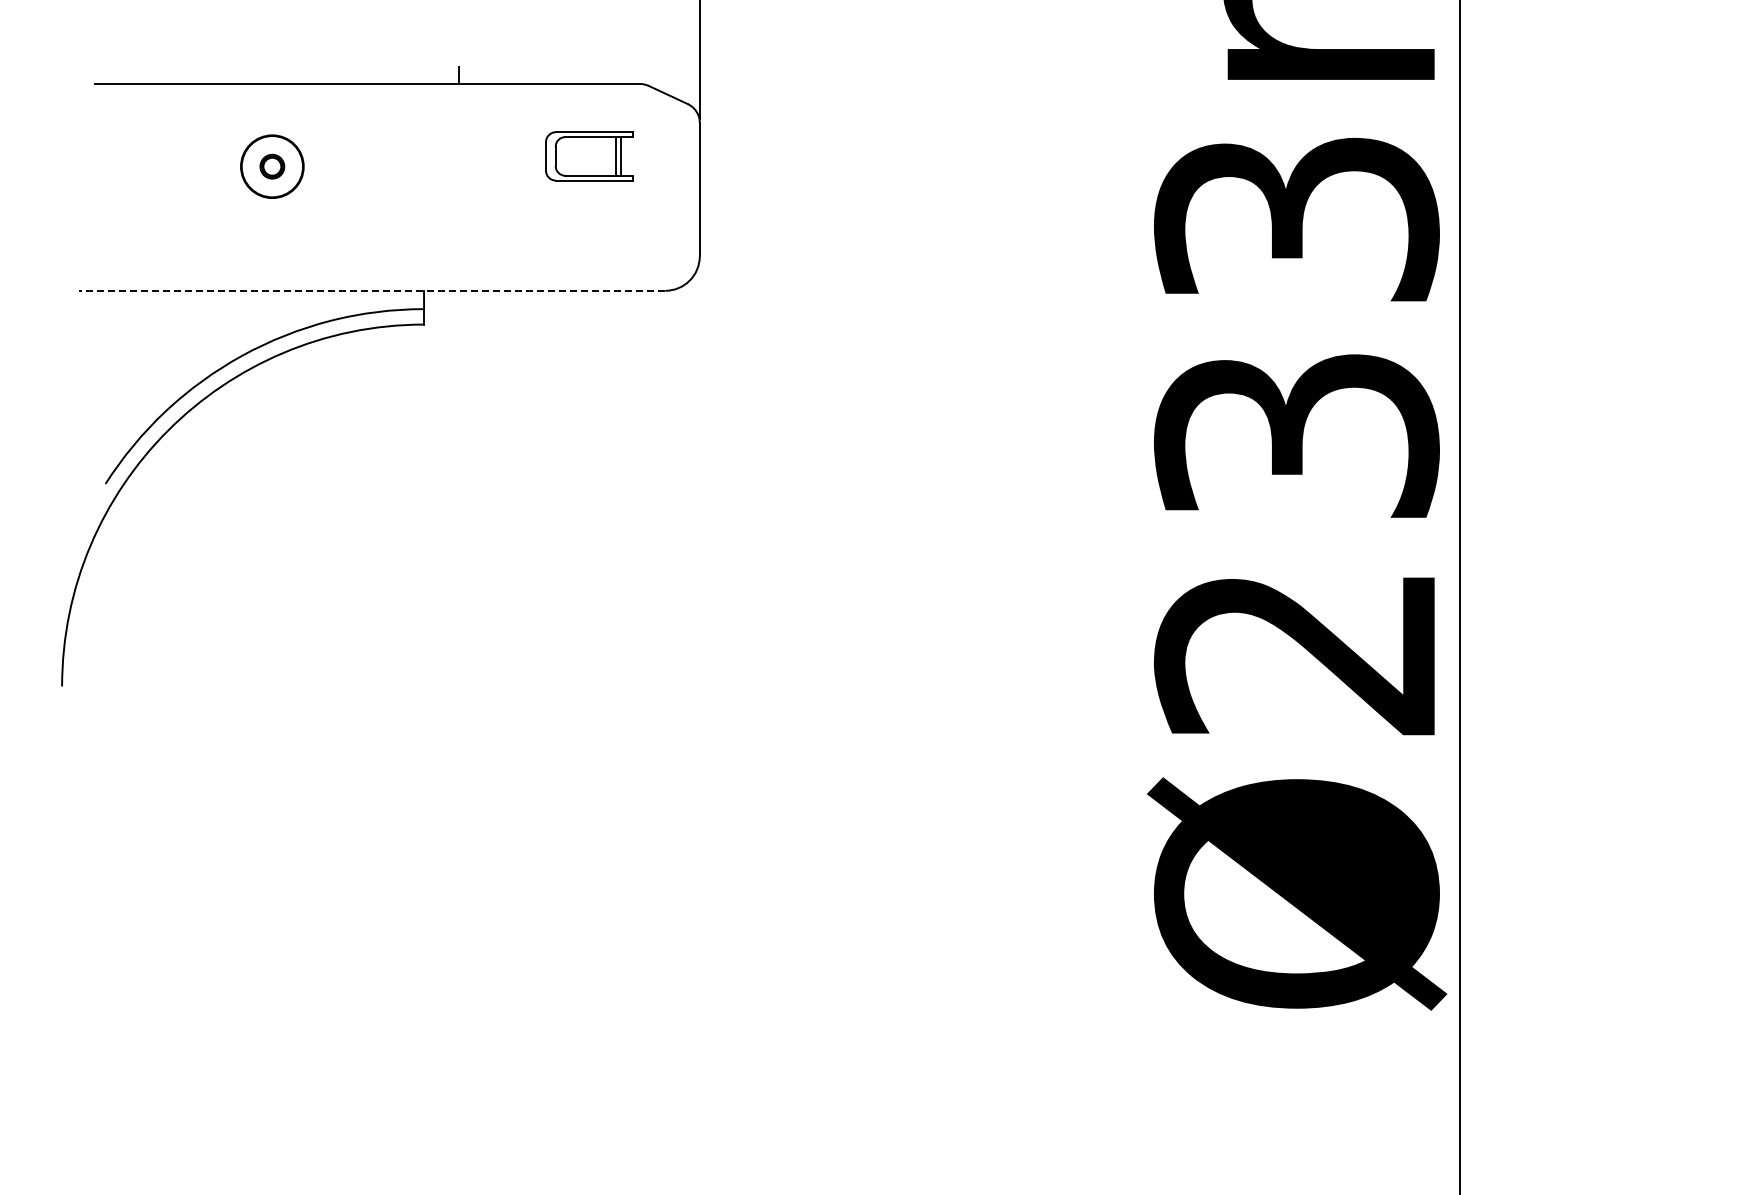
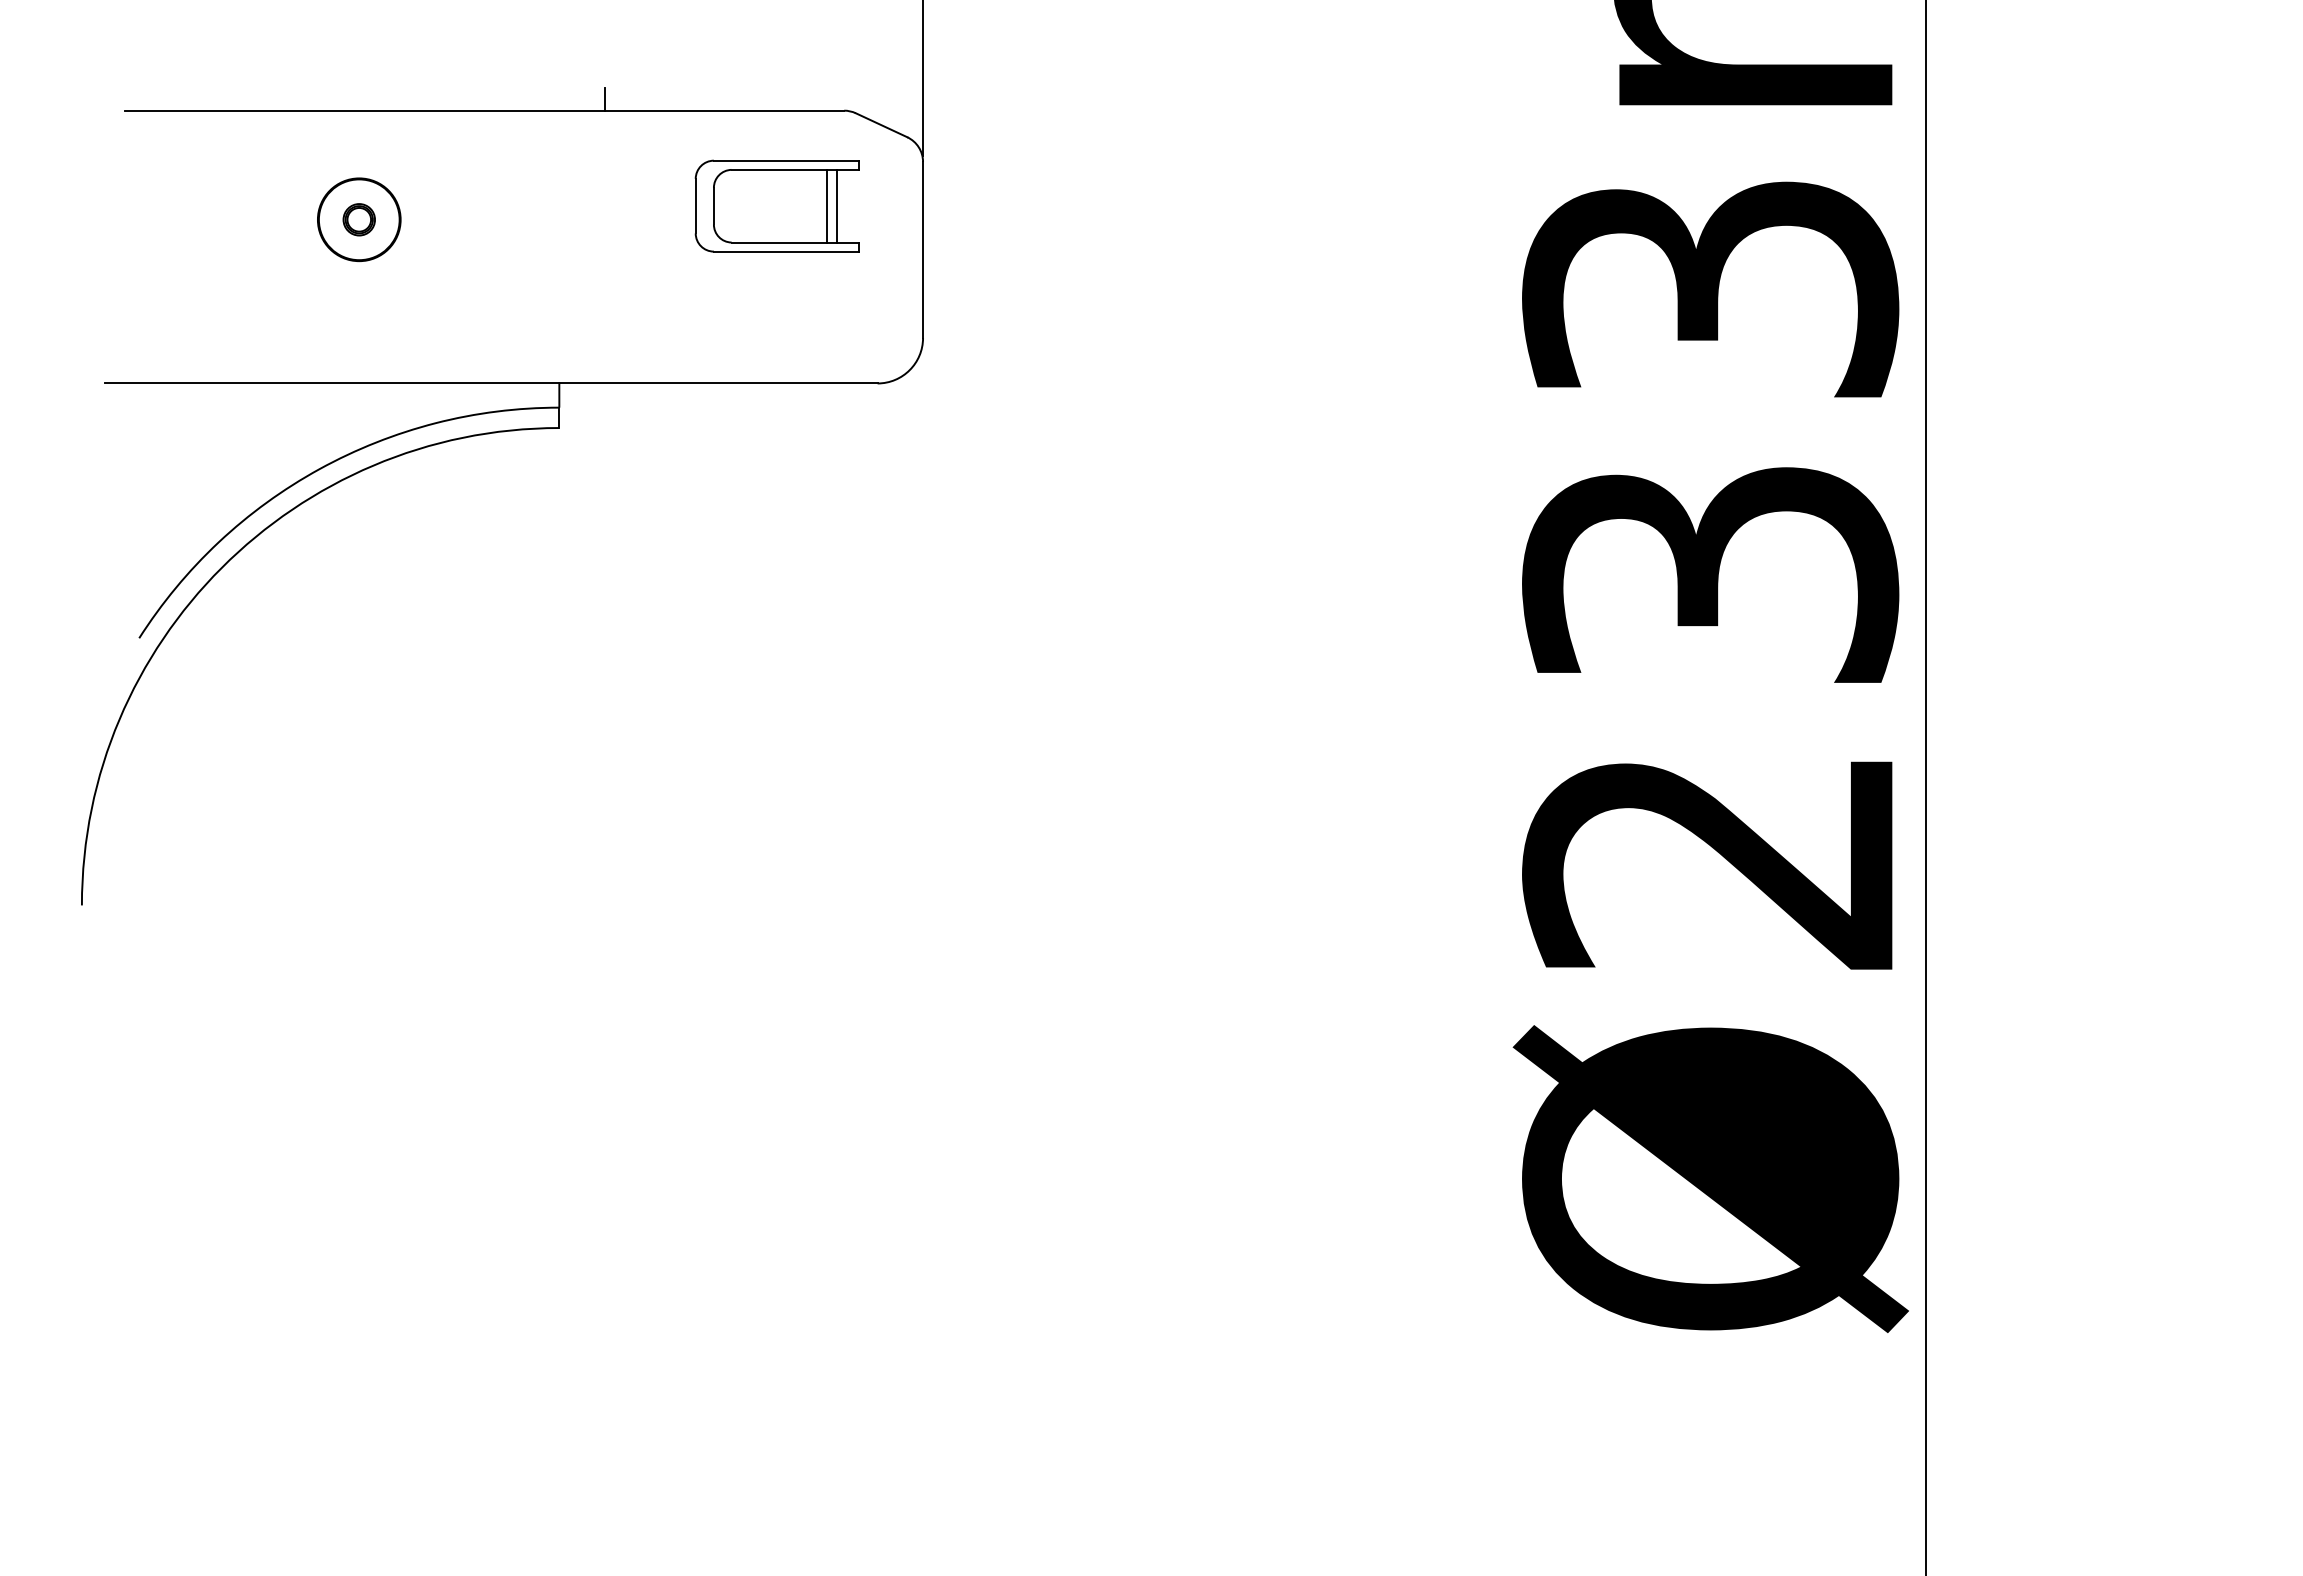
part: (589, 156) -> (777, 206), size x1.43
line: (372, 290) -> (491, 383), dashed -> solid

